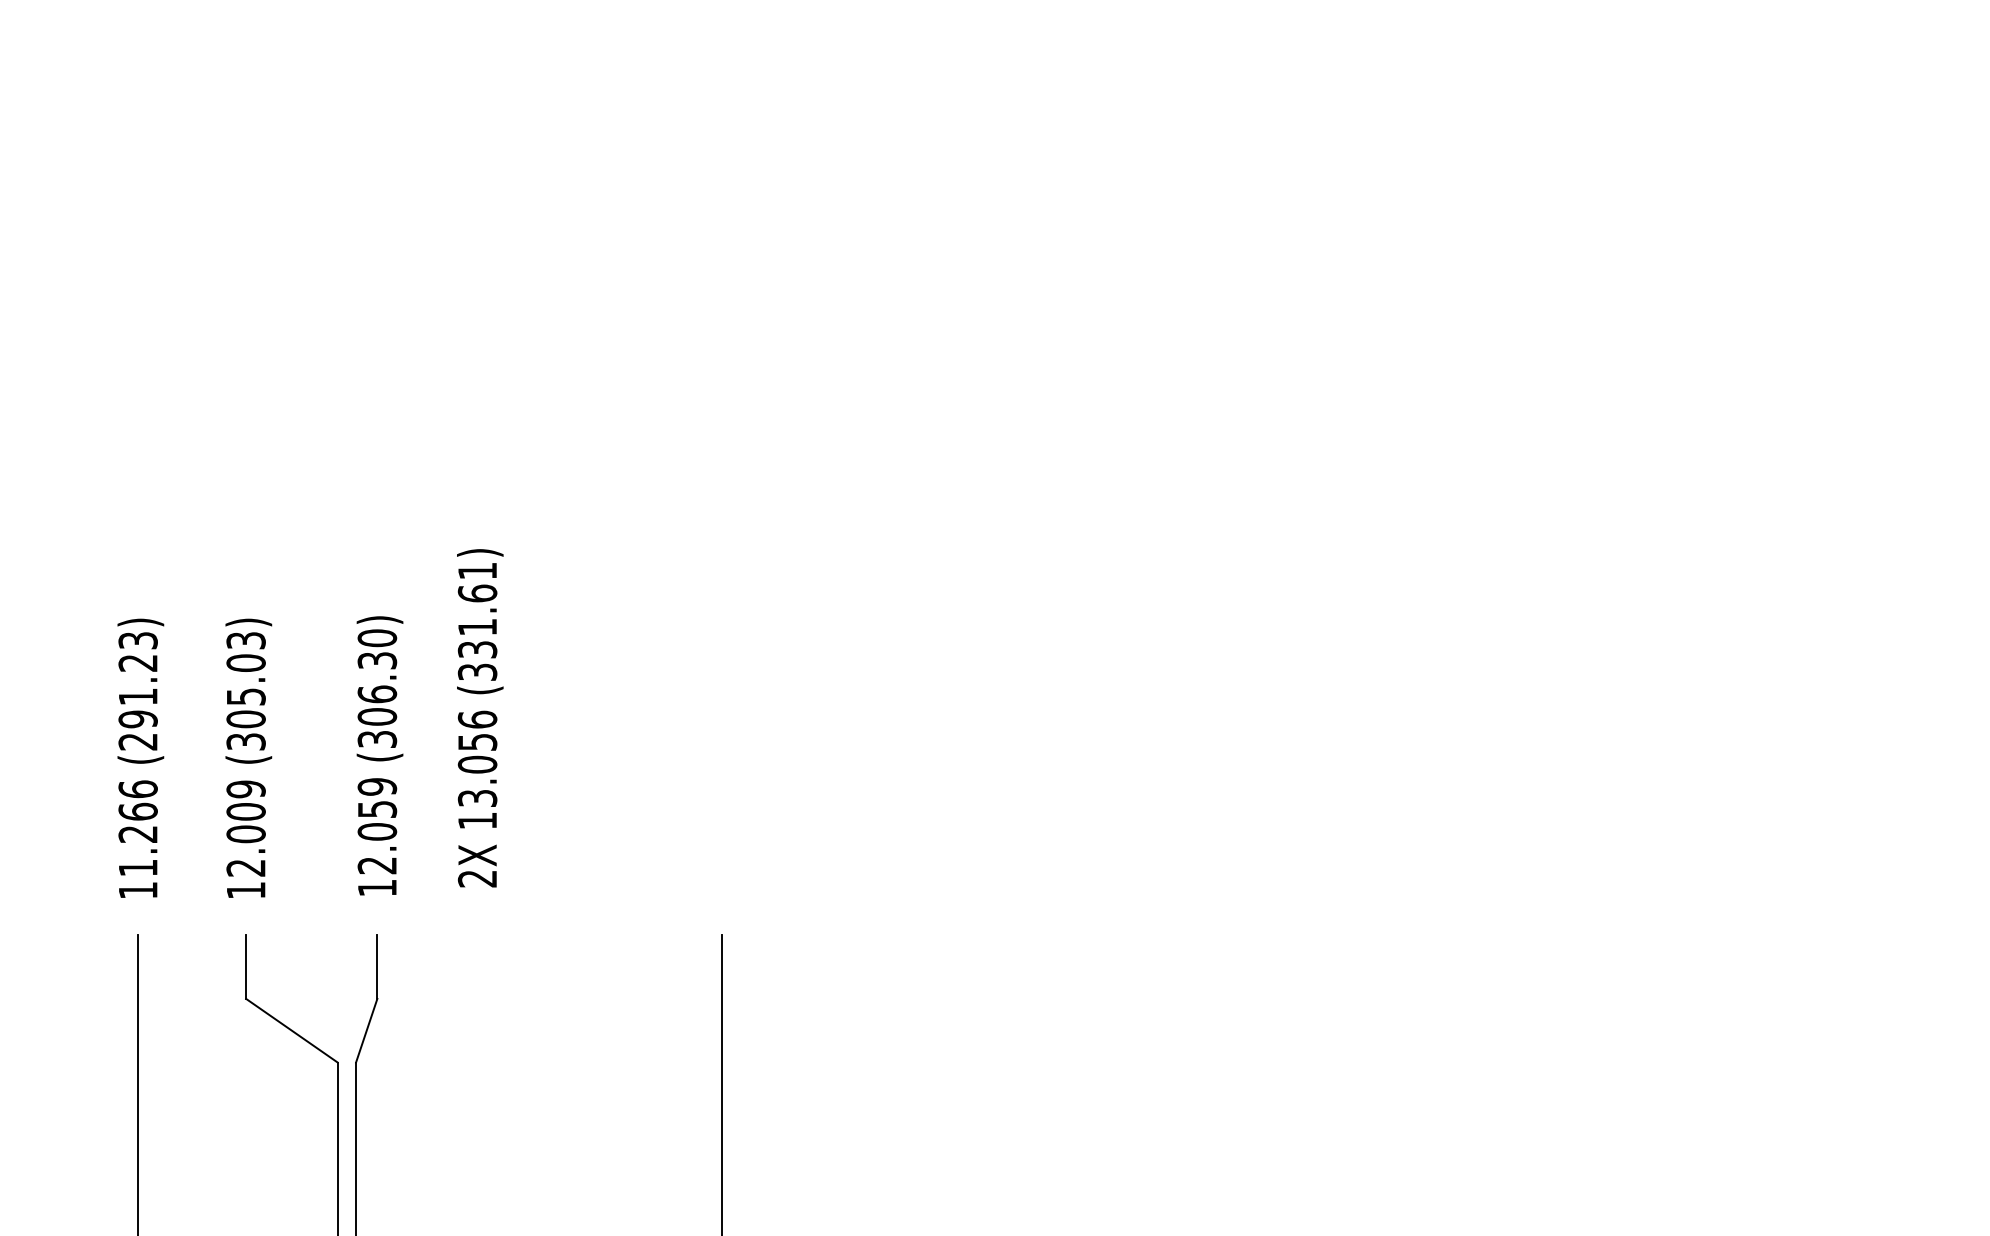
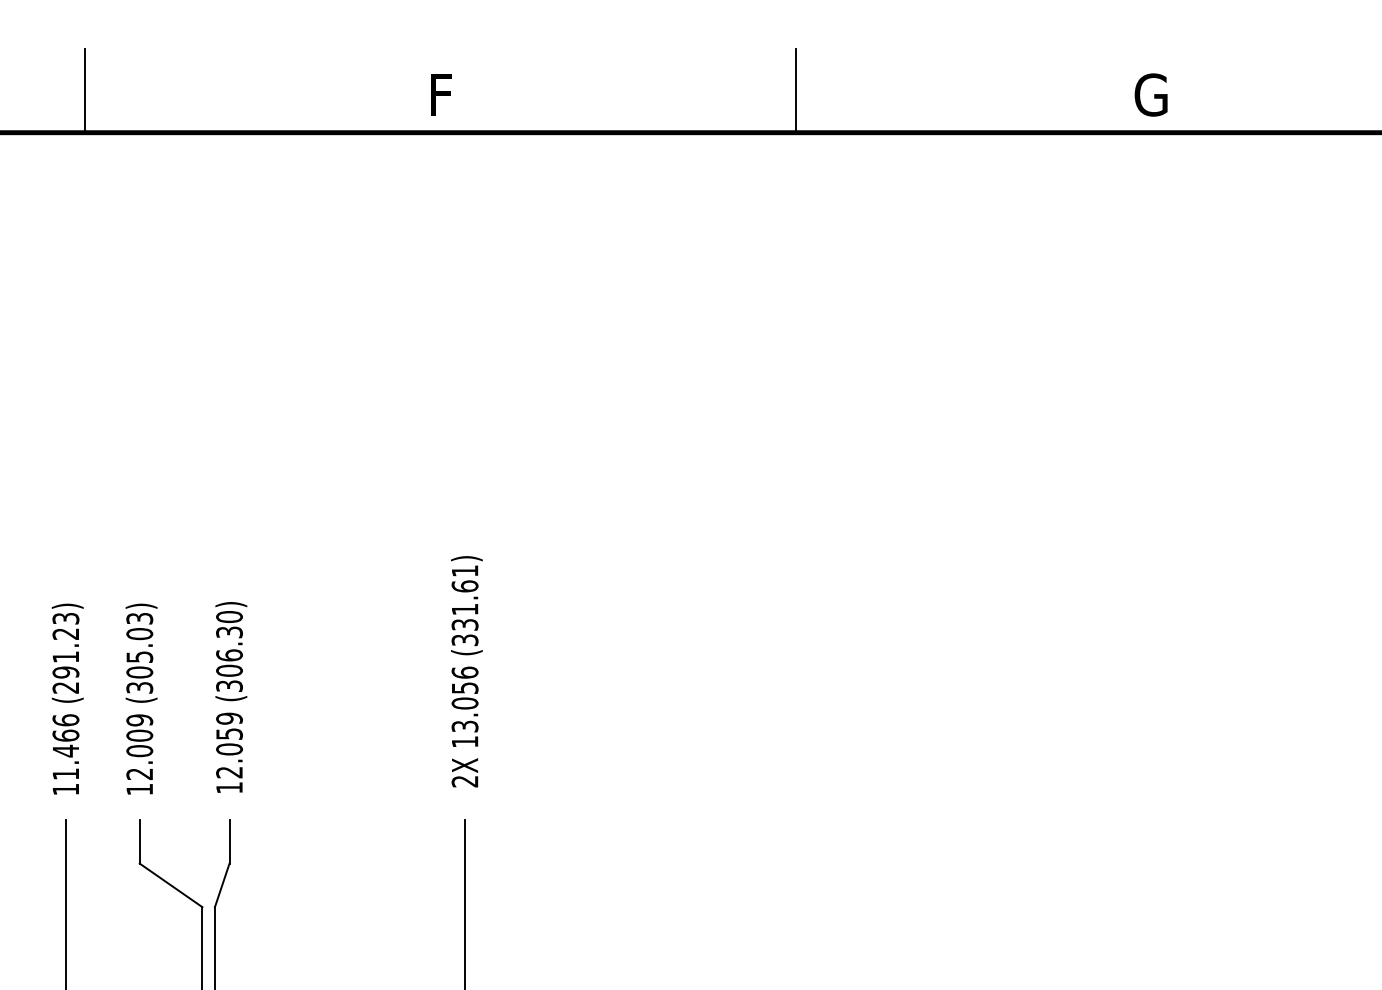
text: (479, 717) -> (466, 671), moved
text: (137, 833) -> (65, 750), 11.266 -> 11.466

